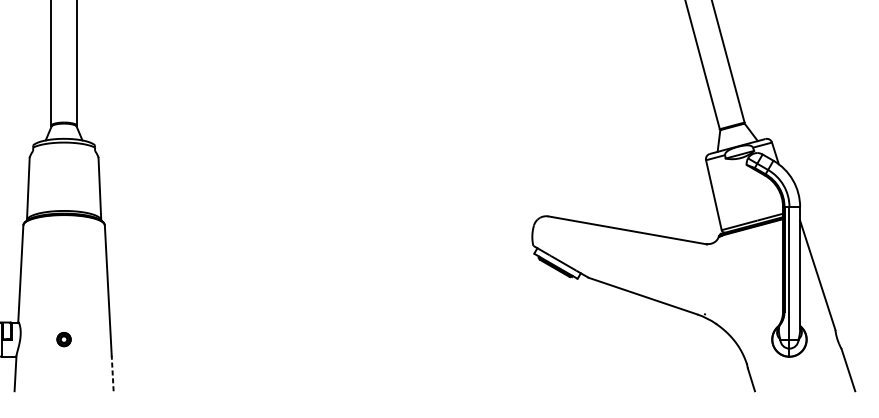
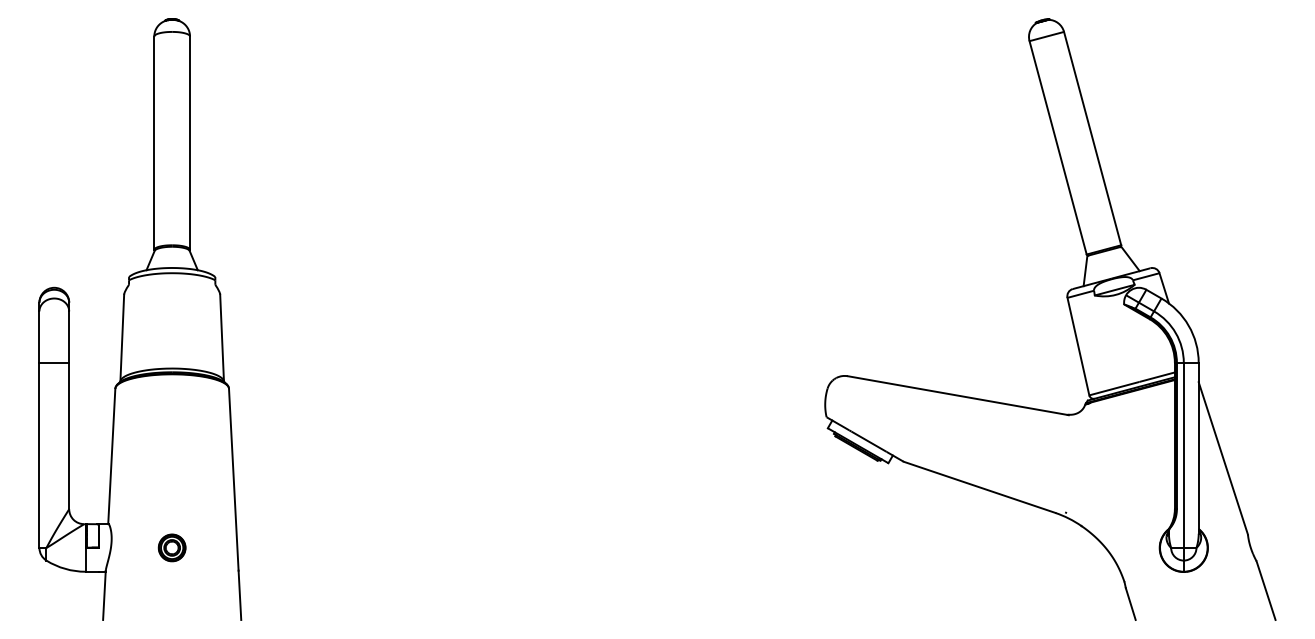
part: (63, 339) -> (171, 547), size x1.43
line: (112, 373) -> (239, 595), dashed -> solid

